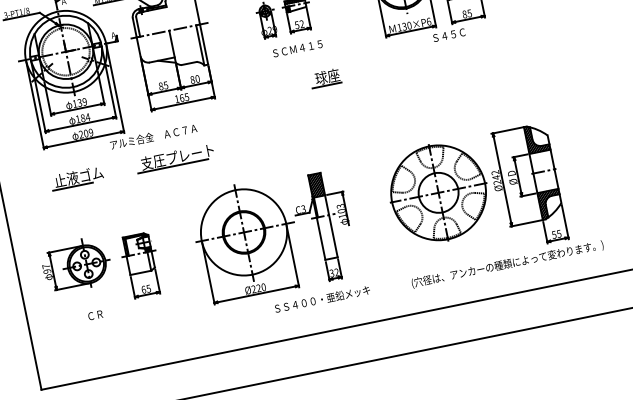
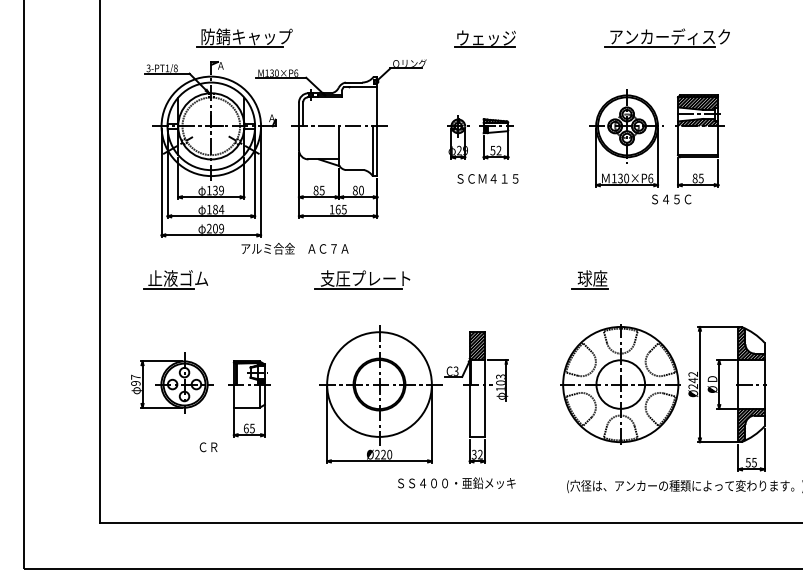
part: (325, 78) -> (589, 279), moved
part: (175, 158) -> (362, 279), moved
part: (76, 178) -> (175, 279), moved
text: (95, 315) -> (208, 447), moved

